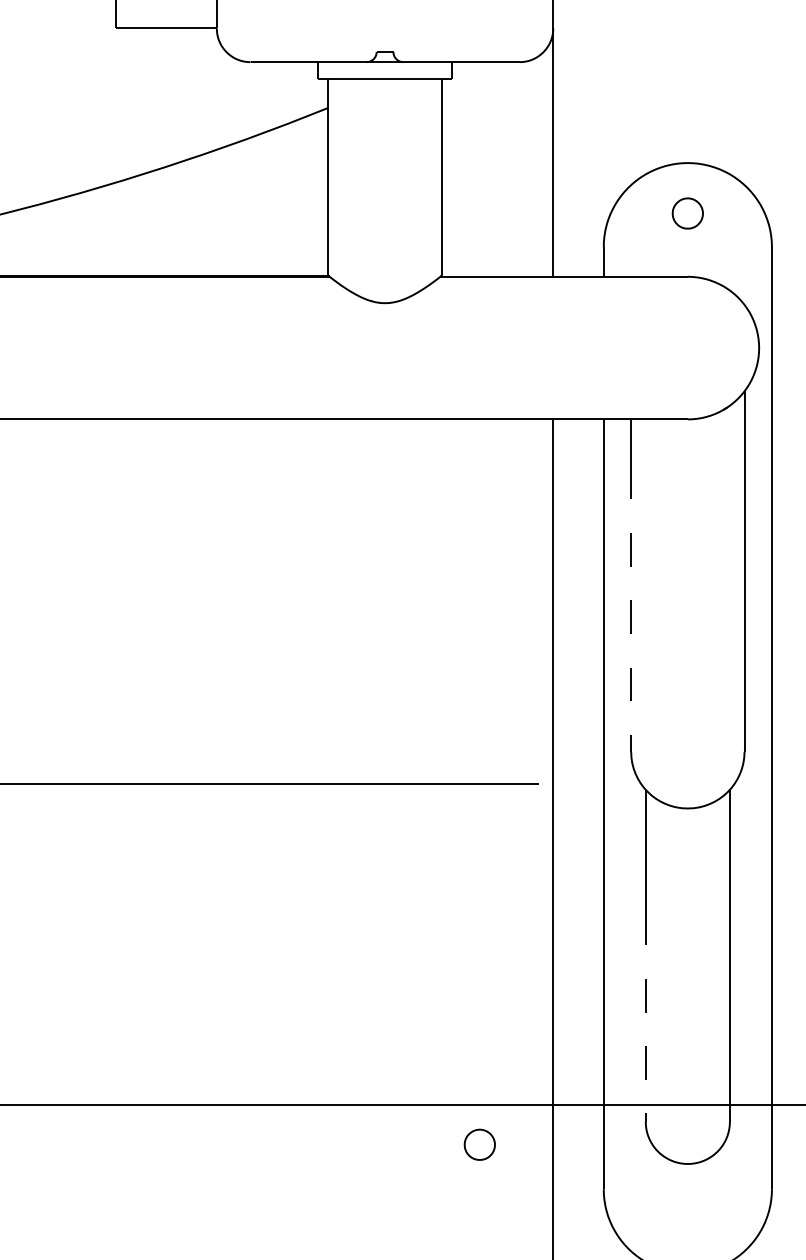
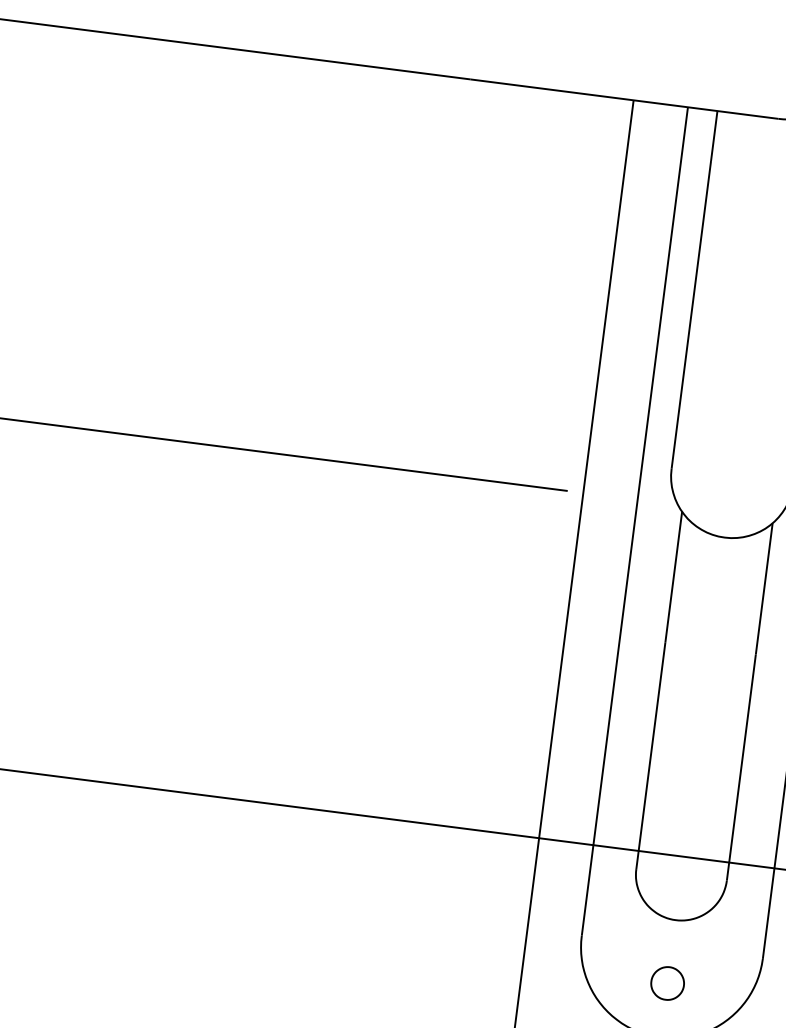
line: (631, 608) -> (691, 314), dashed -> solid
line: (645, 1017) -> (650, 756), dashed -> solid
part: (479, 1144) -> (667, 983), moved

